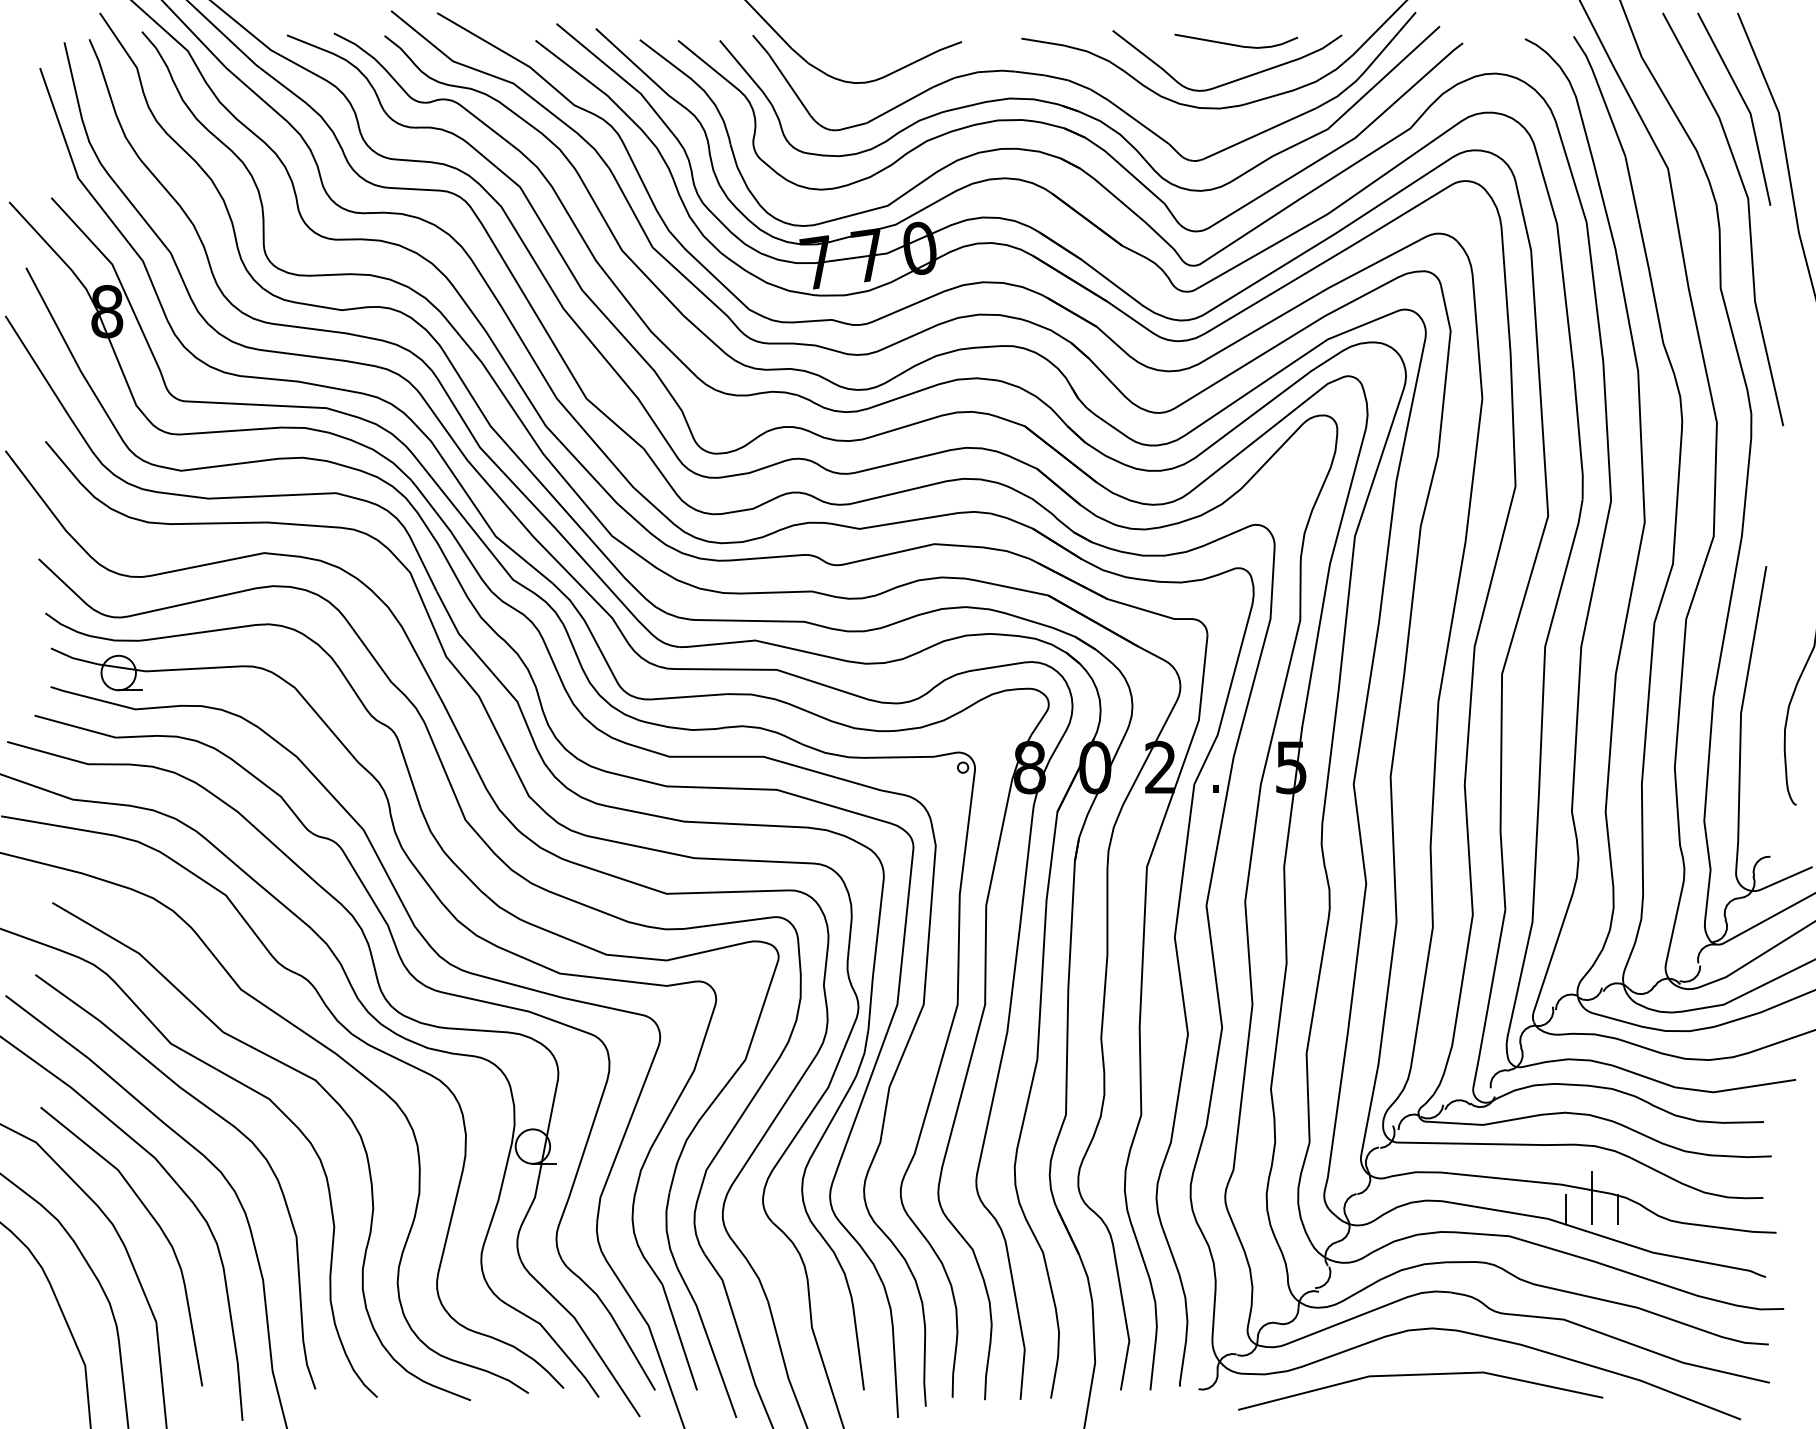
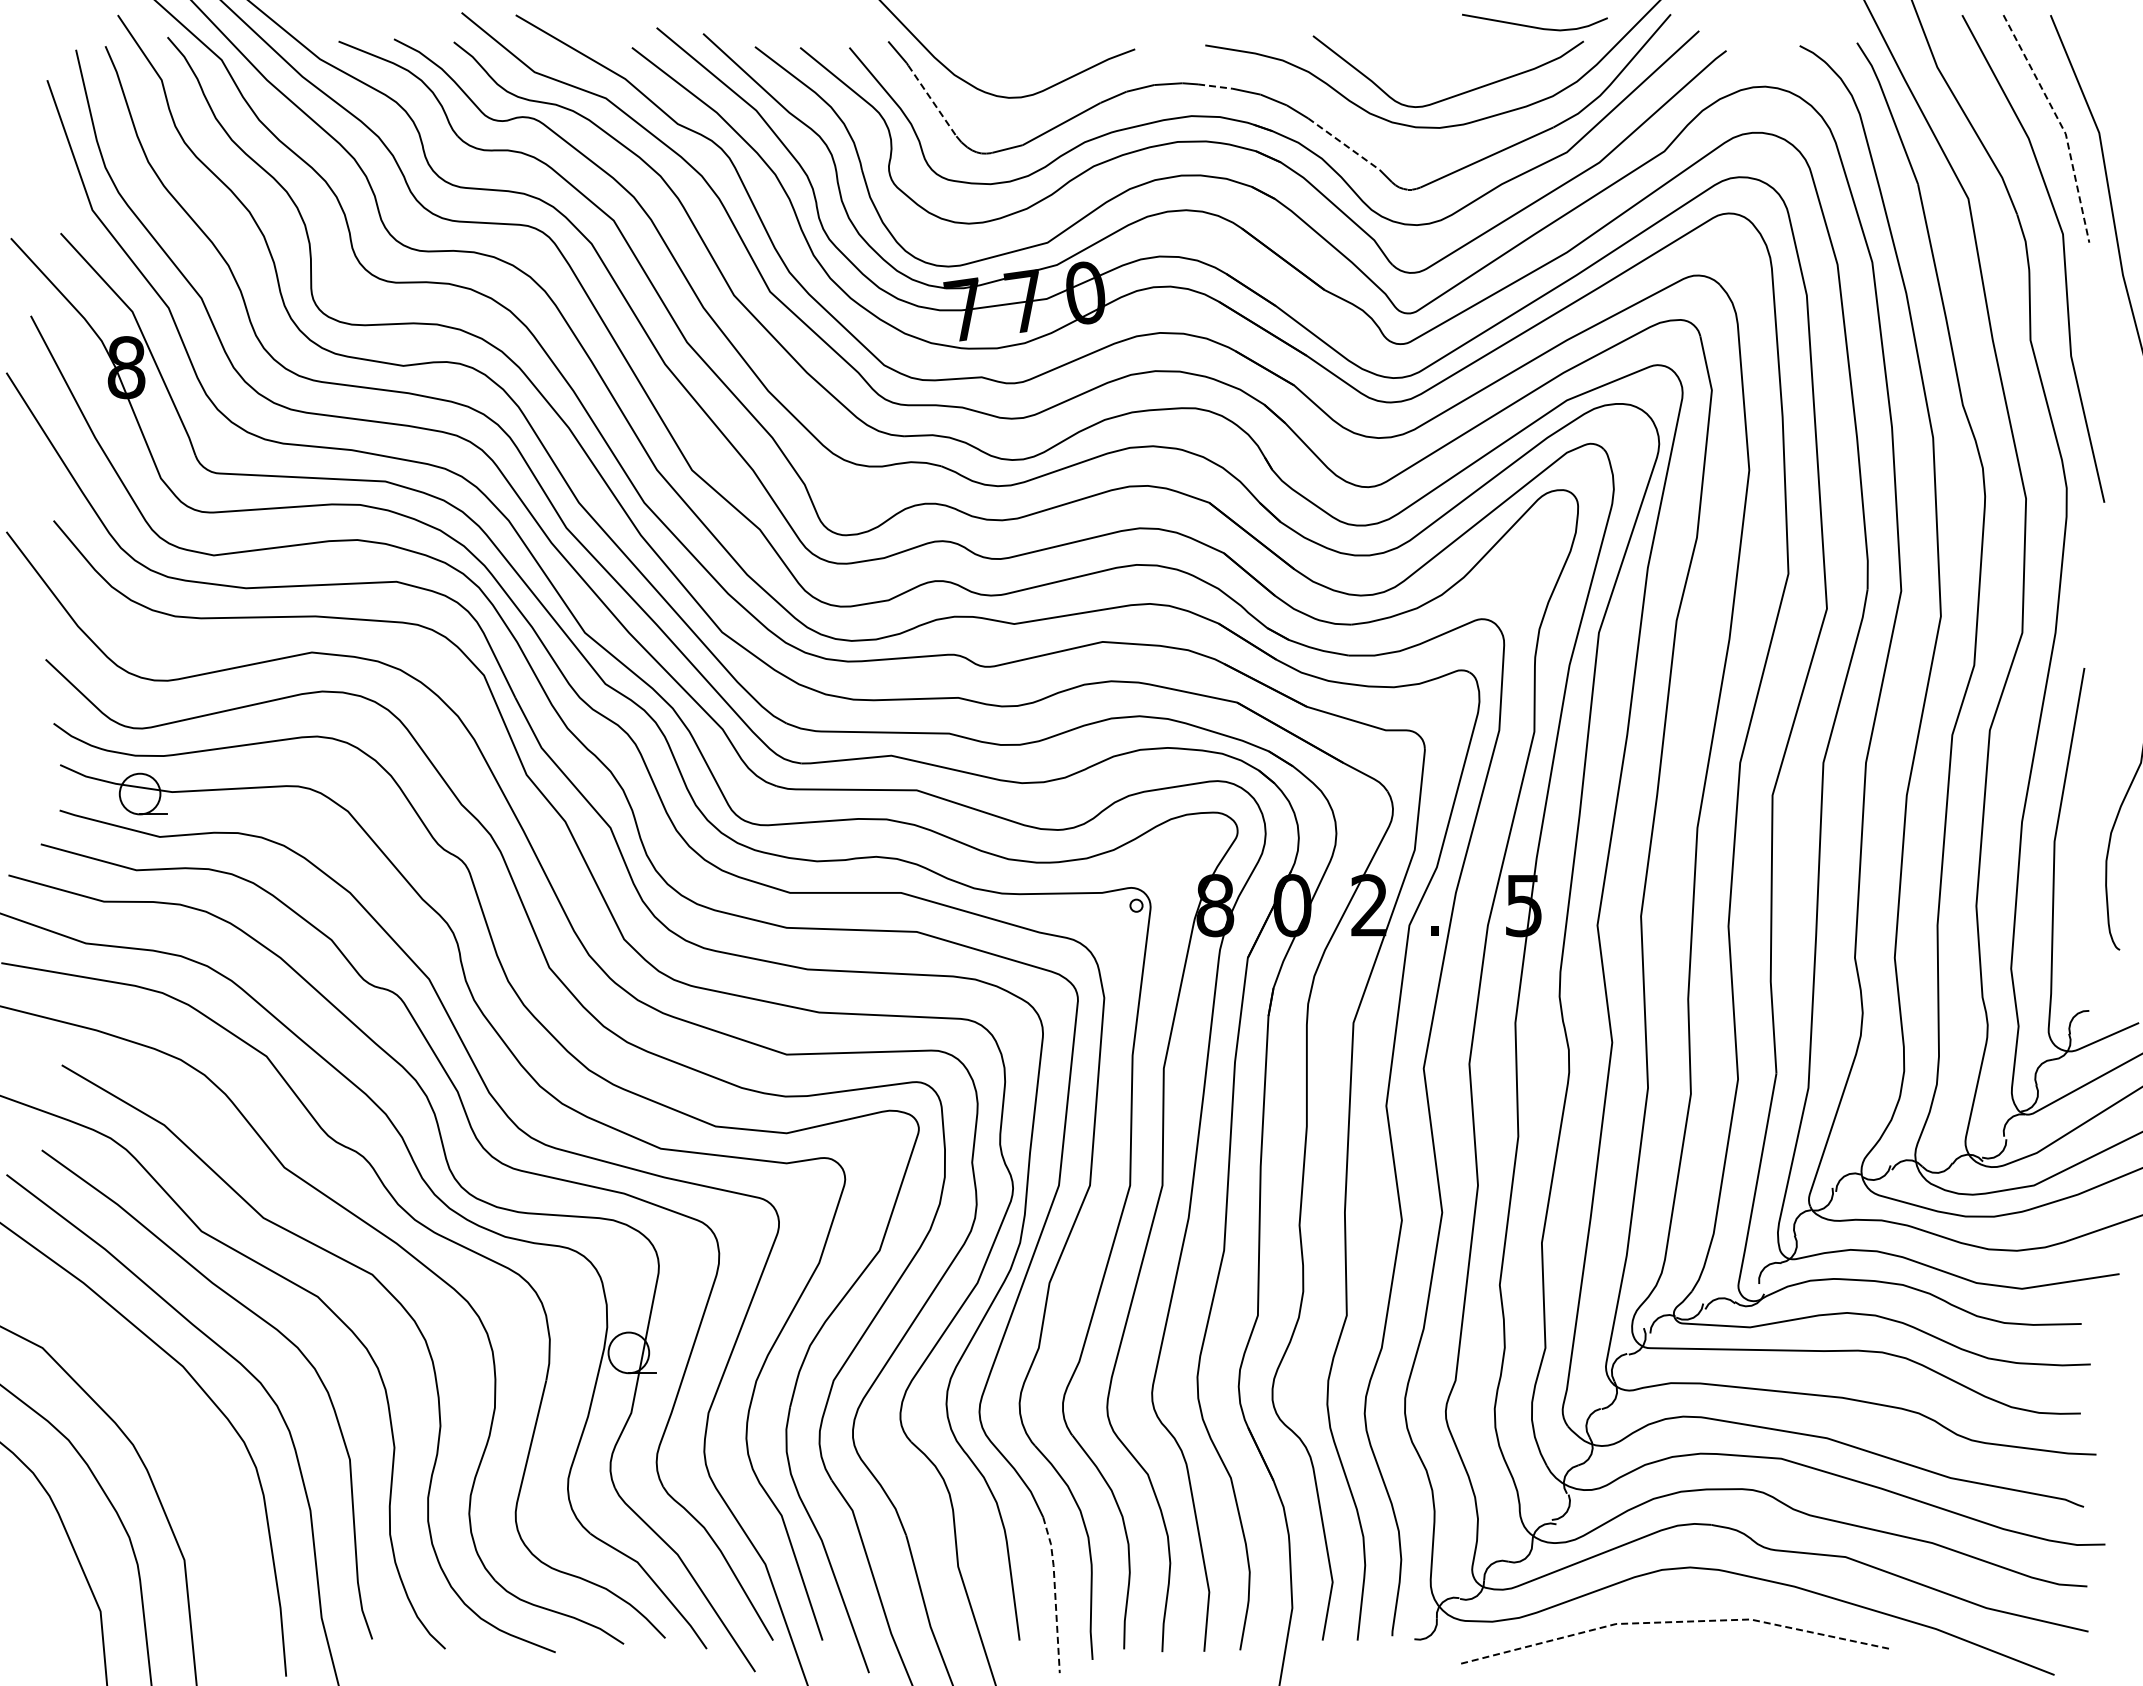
curve: (1235, 44) -> (1534, 26), moved
line: (1030, 73) -> (1215, 86), solid -> dashed
line: (790, 85) -> (932, 100), solid -> dashed
line: (1746, 105) -> (2060, 124), solid -> dashed
line: (1139, 122) -> (1344, 144), solid -> dashed
line: (1591, 1197) -> (1878, 1413), removed
line: (1566, 1209) -> (1848, 1427), removed
line: (1618, 1209) -> (1909, 1427), removed
curve: (155, 1222) -> (183, 1442), removed
line: (894, 1350) -> (1055, 1593), solid -> dashed
line: (1419, 1375) -> (1675, 1622), solid -> dashed

